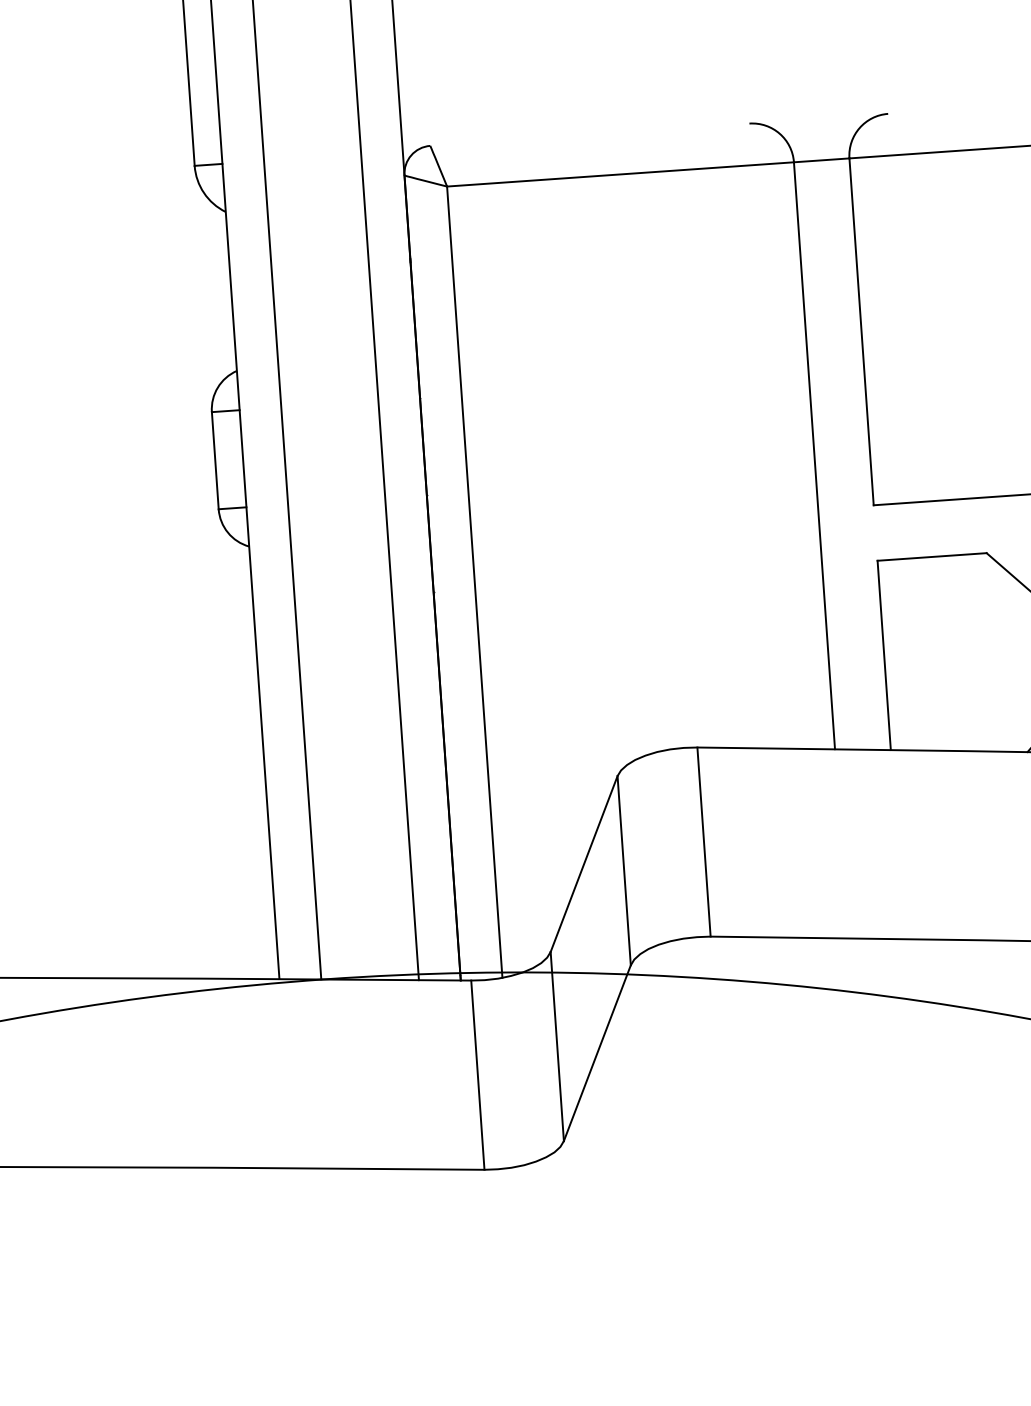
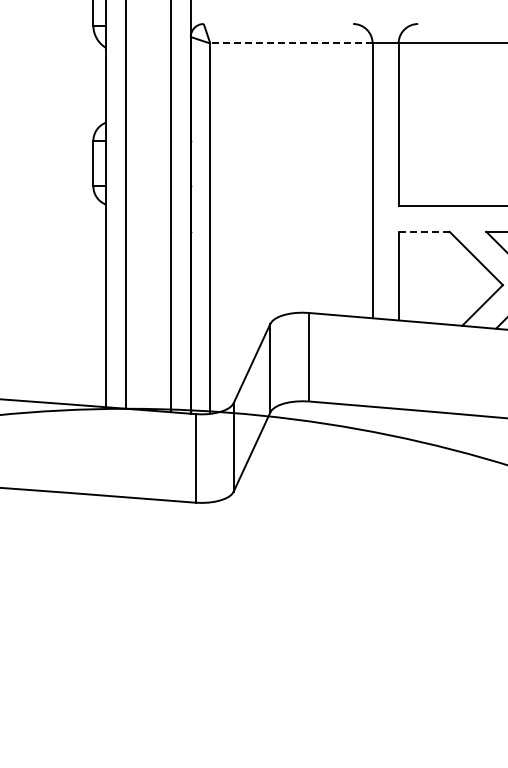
line: (618, 174) -> (290, 43), solid -> dashed
line: (932, 556) -> (424, 231), solid -> dashed

